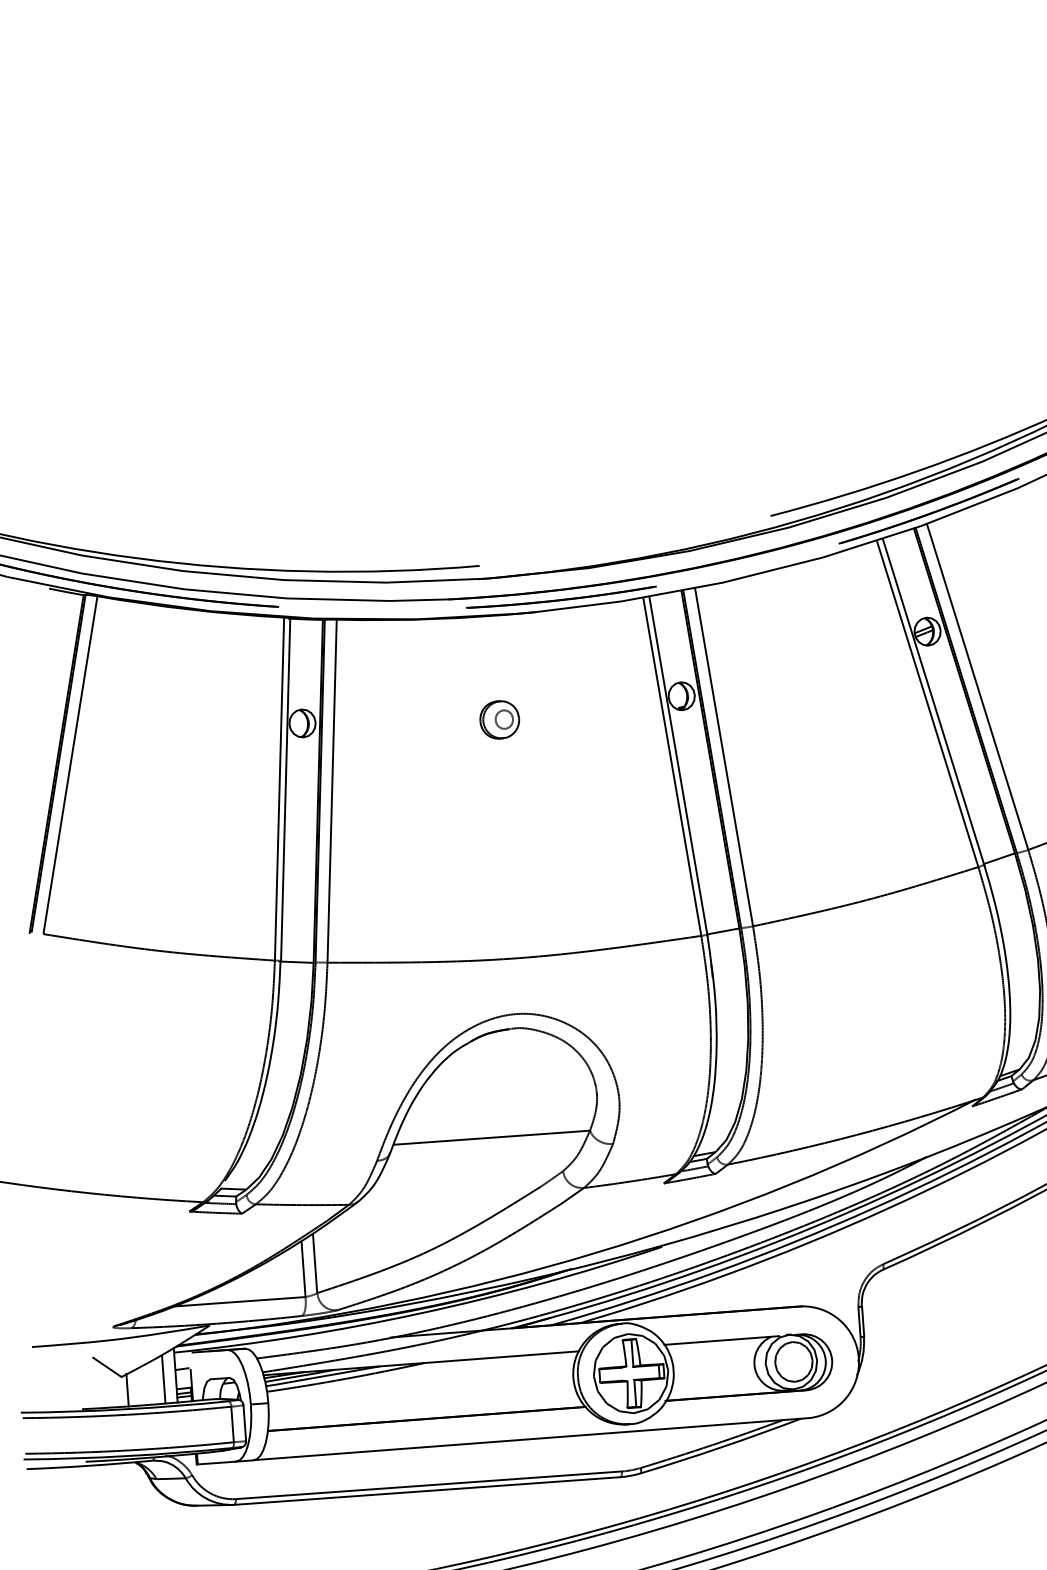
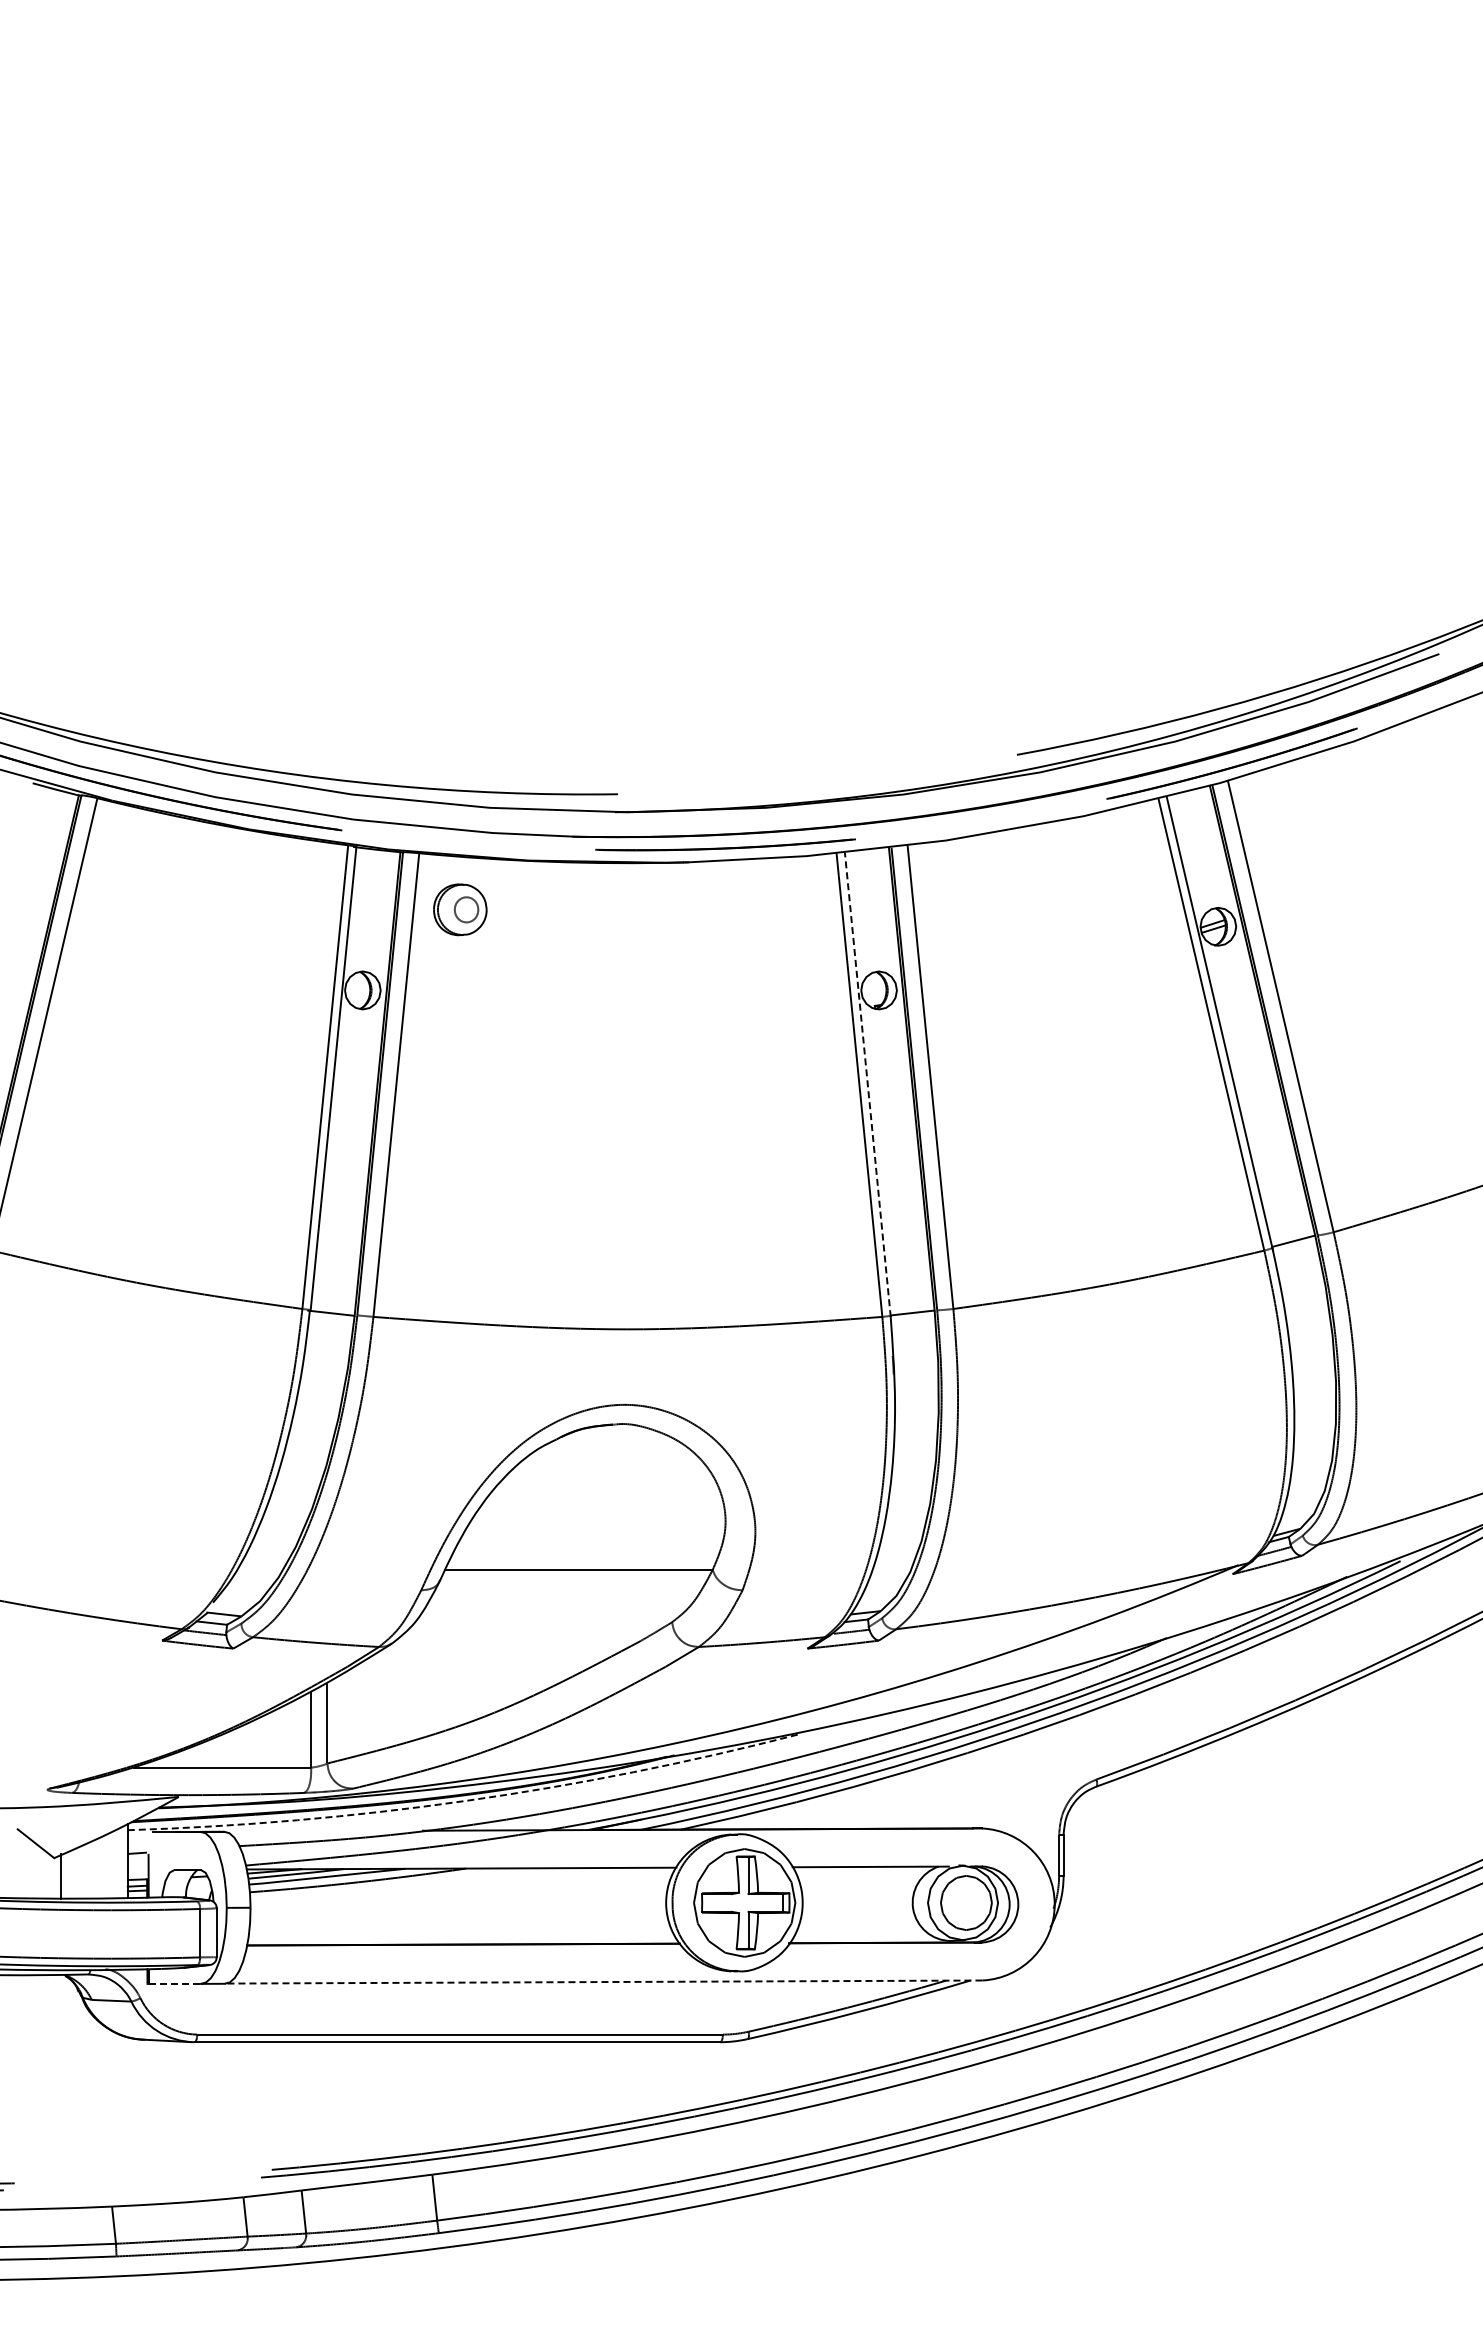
part: (499, 719) -> (460, 909), moved
line: (678, 765) -> (867, 1084), solid -> dashed
arc: (421, 1312) -> (466, 1800), solid -> dashed
line: (163, 1379) -> (111, 1865), removed
line: (532, 1439) -> (604, 1982), solid -> dashed
line: (217, 1462) -> (175, 1983), solid -> dashed

